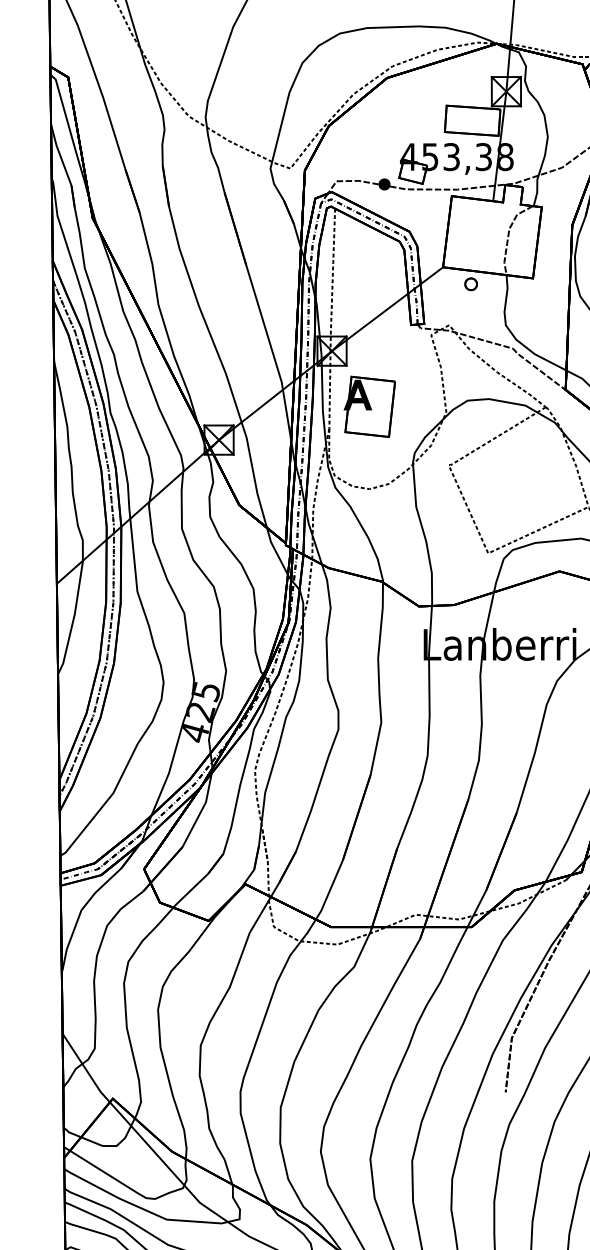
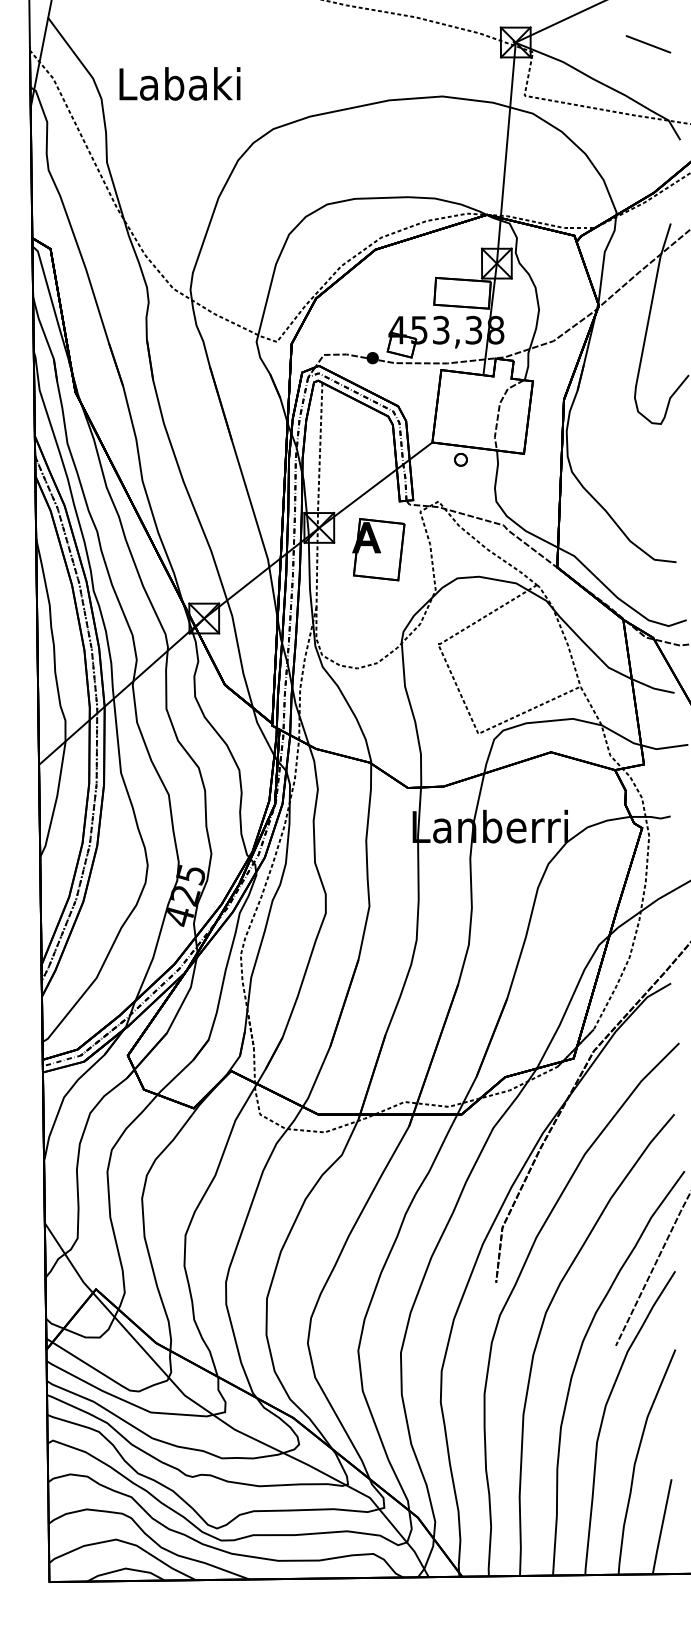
part: (369, 406) -> (378, 549), moved

